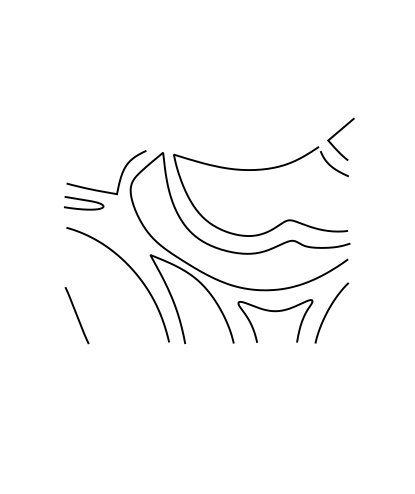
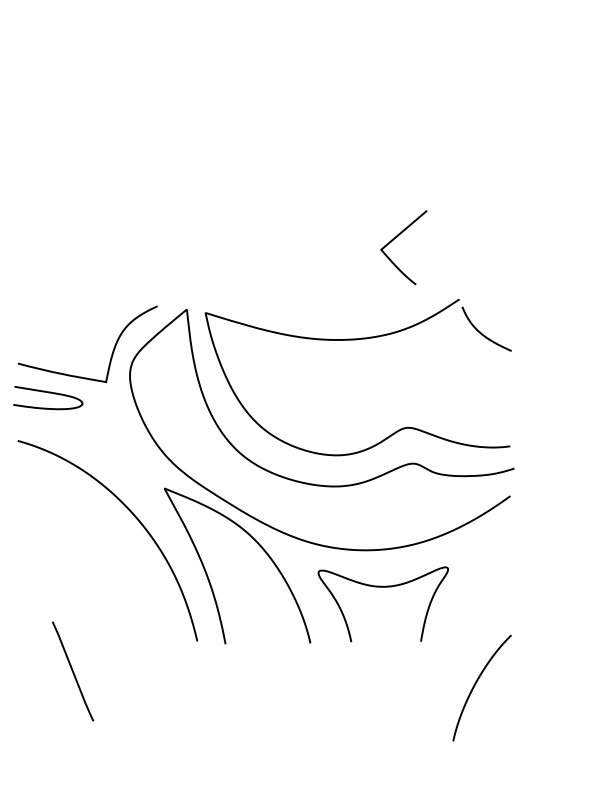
curve: (338, 133) -> (399, 237), moved
curve: (329, 310) -> (477, 683), moved
line: (76, 315) -> (72, 671), moved

